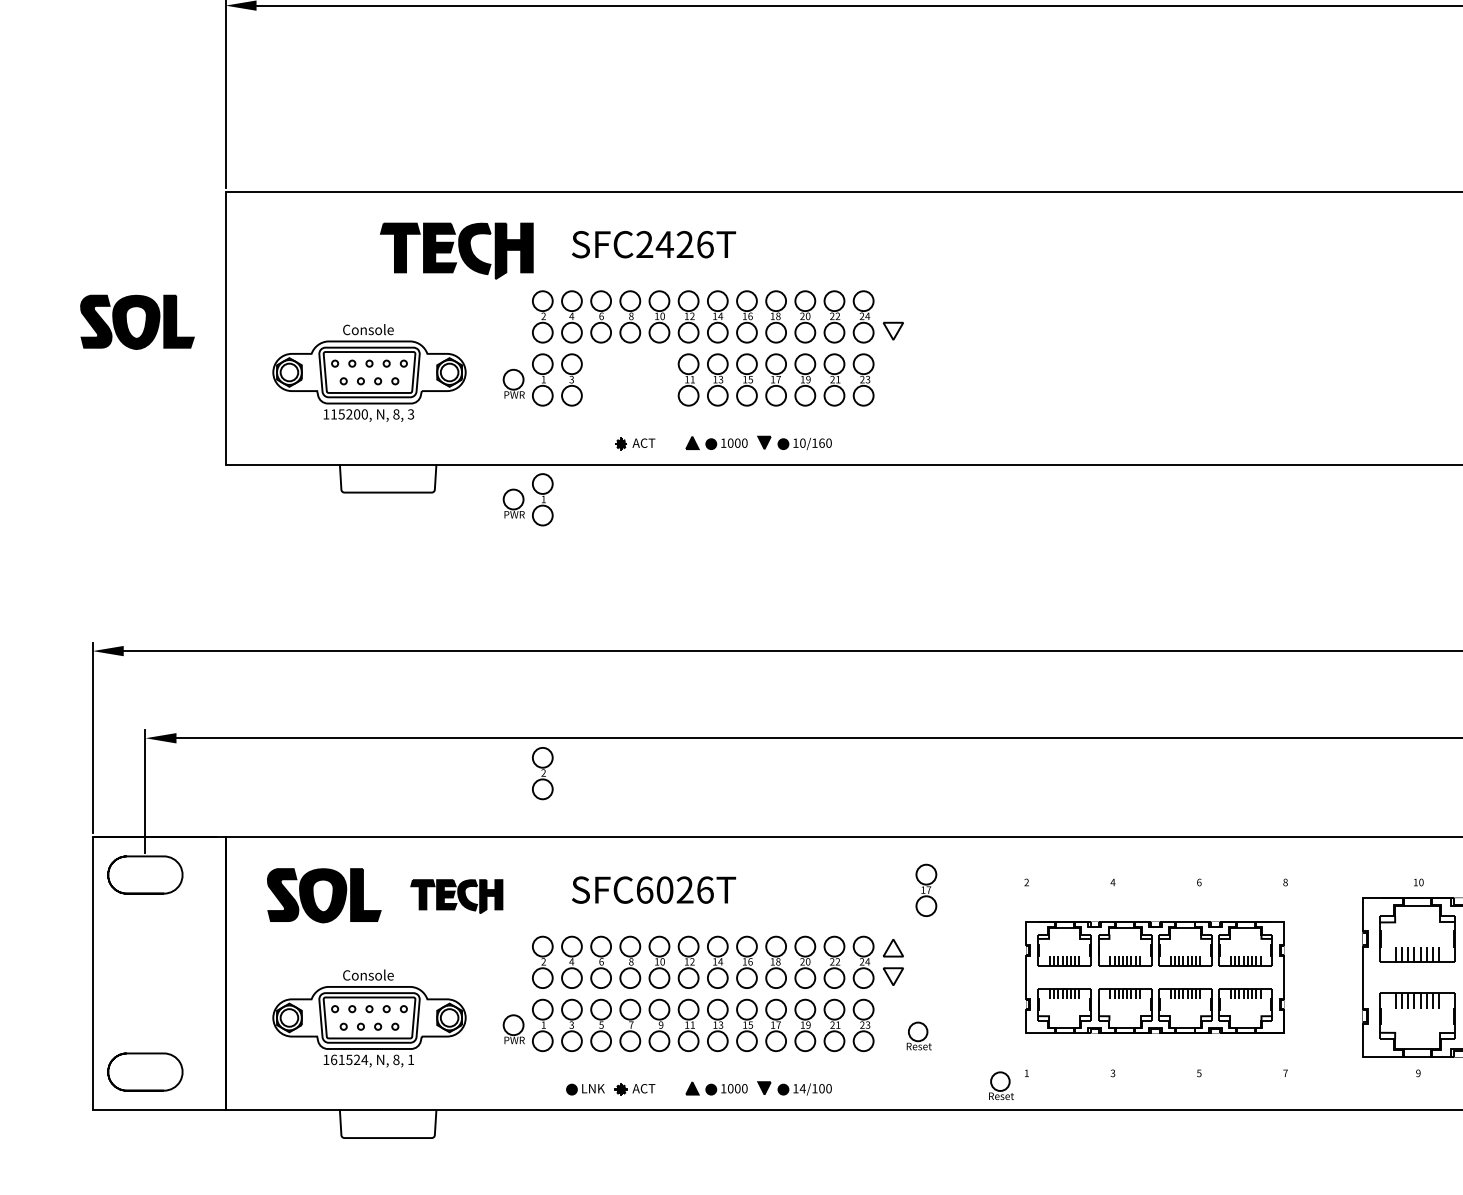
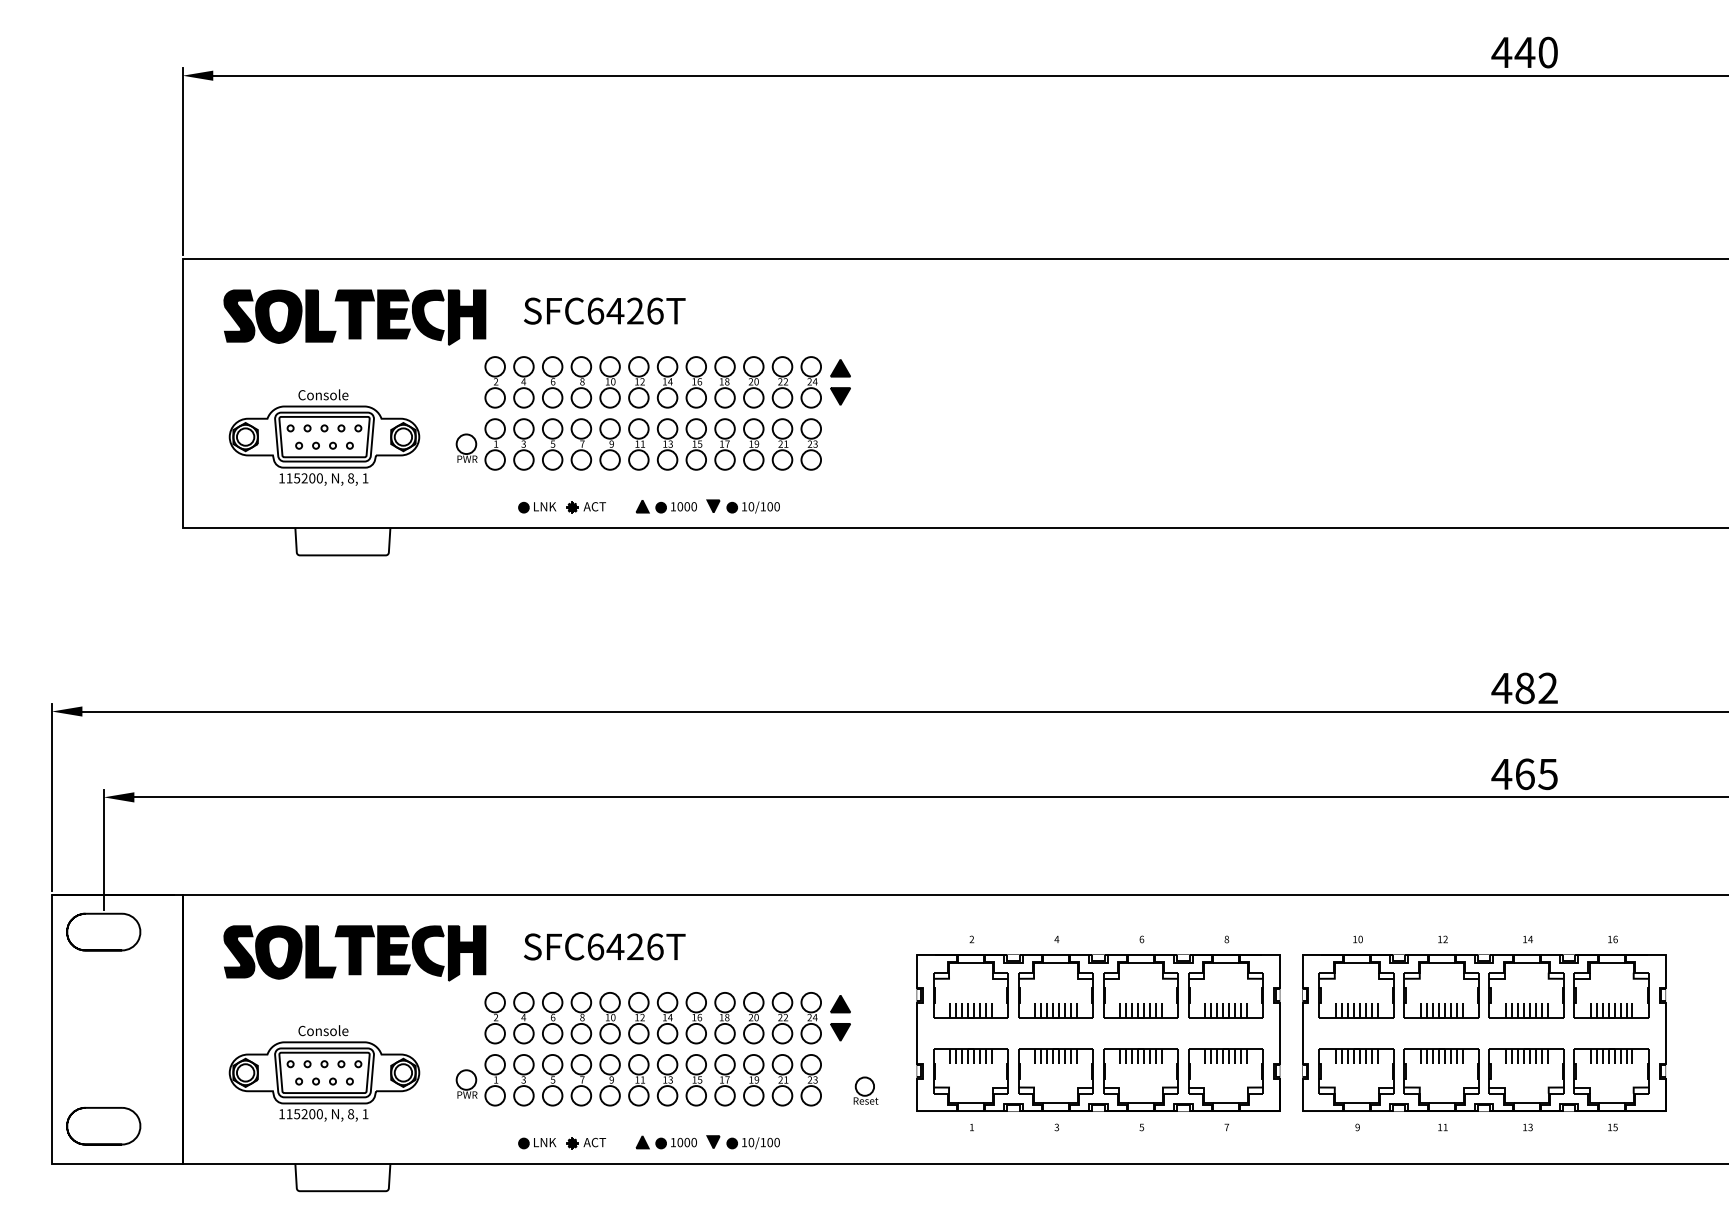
text: (644, 243) -> (595, 310), SFC2426T -> SFC6426T
part: (893, 302) -> (840, 368), added
part: (137, 322) -> (279, 316), moved
fill: (893, 331) -> (840, 396), added
part: (630, 380) -> (581, 444), added
text: (411, 414) -> (365, 478), 3 -> 1
text: (822, 442) -> (770, 506), 10/160 -> 10/100
part: (585, 443) -> (537, 507), added
part: (527, 499) -> (480, 562), removed
part: (542, 773) -> (494, 832), removed
text: (664, 889) -> (615, 946), SFC6026T -> SFC6426T
part: (925, 890) -> (872, 947), removed
part: (456, 896) -> (410, 953), size x1.67
fill: (893, 947) -> (840, 1003), added
fill: (893, 975) -> (840, 1031), added
part: (1155, 976) -> (1098, 1032), size x1.43
text: (349, 1060) -> (304, 1114), 161524, -> 115200,
part: (1000, 1085) -> (946, 1139), removed
text: (802, 1088) -> (751, 1142), 14/100 -> 10/100

